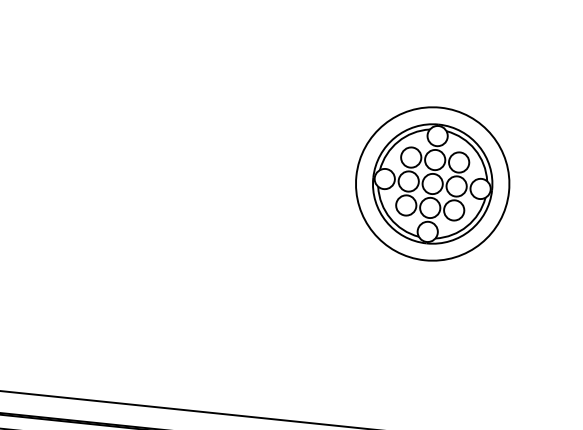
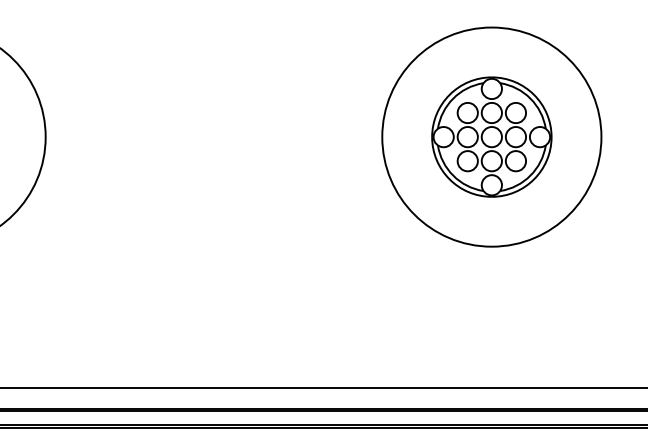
circle: (432, 183) -> (491, 136), size x1.43

